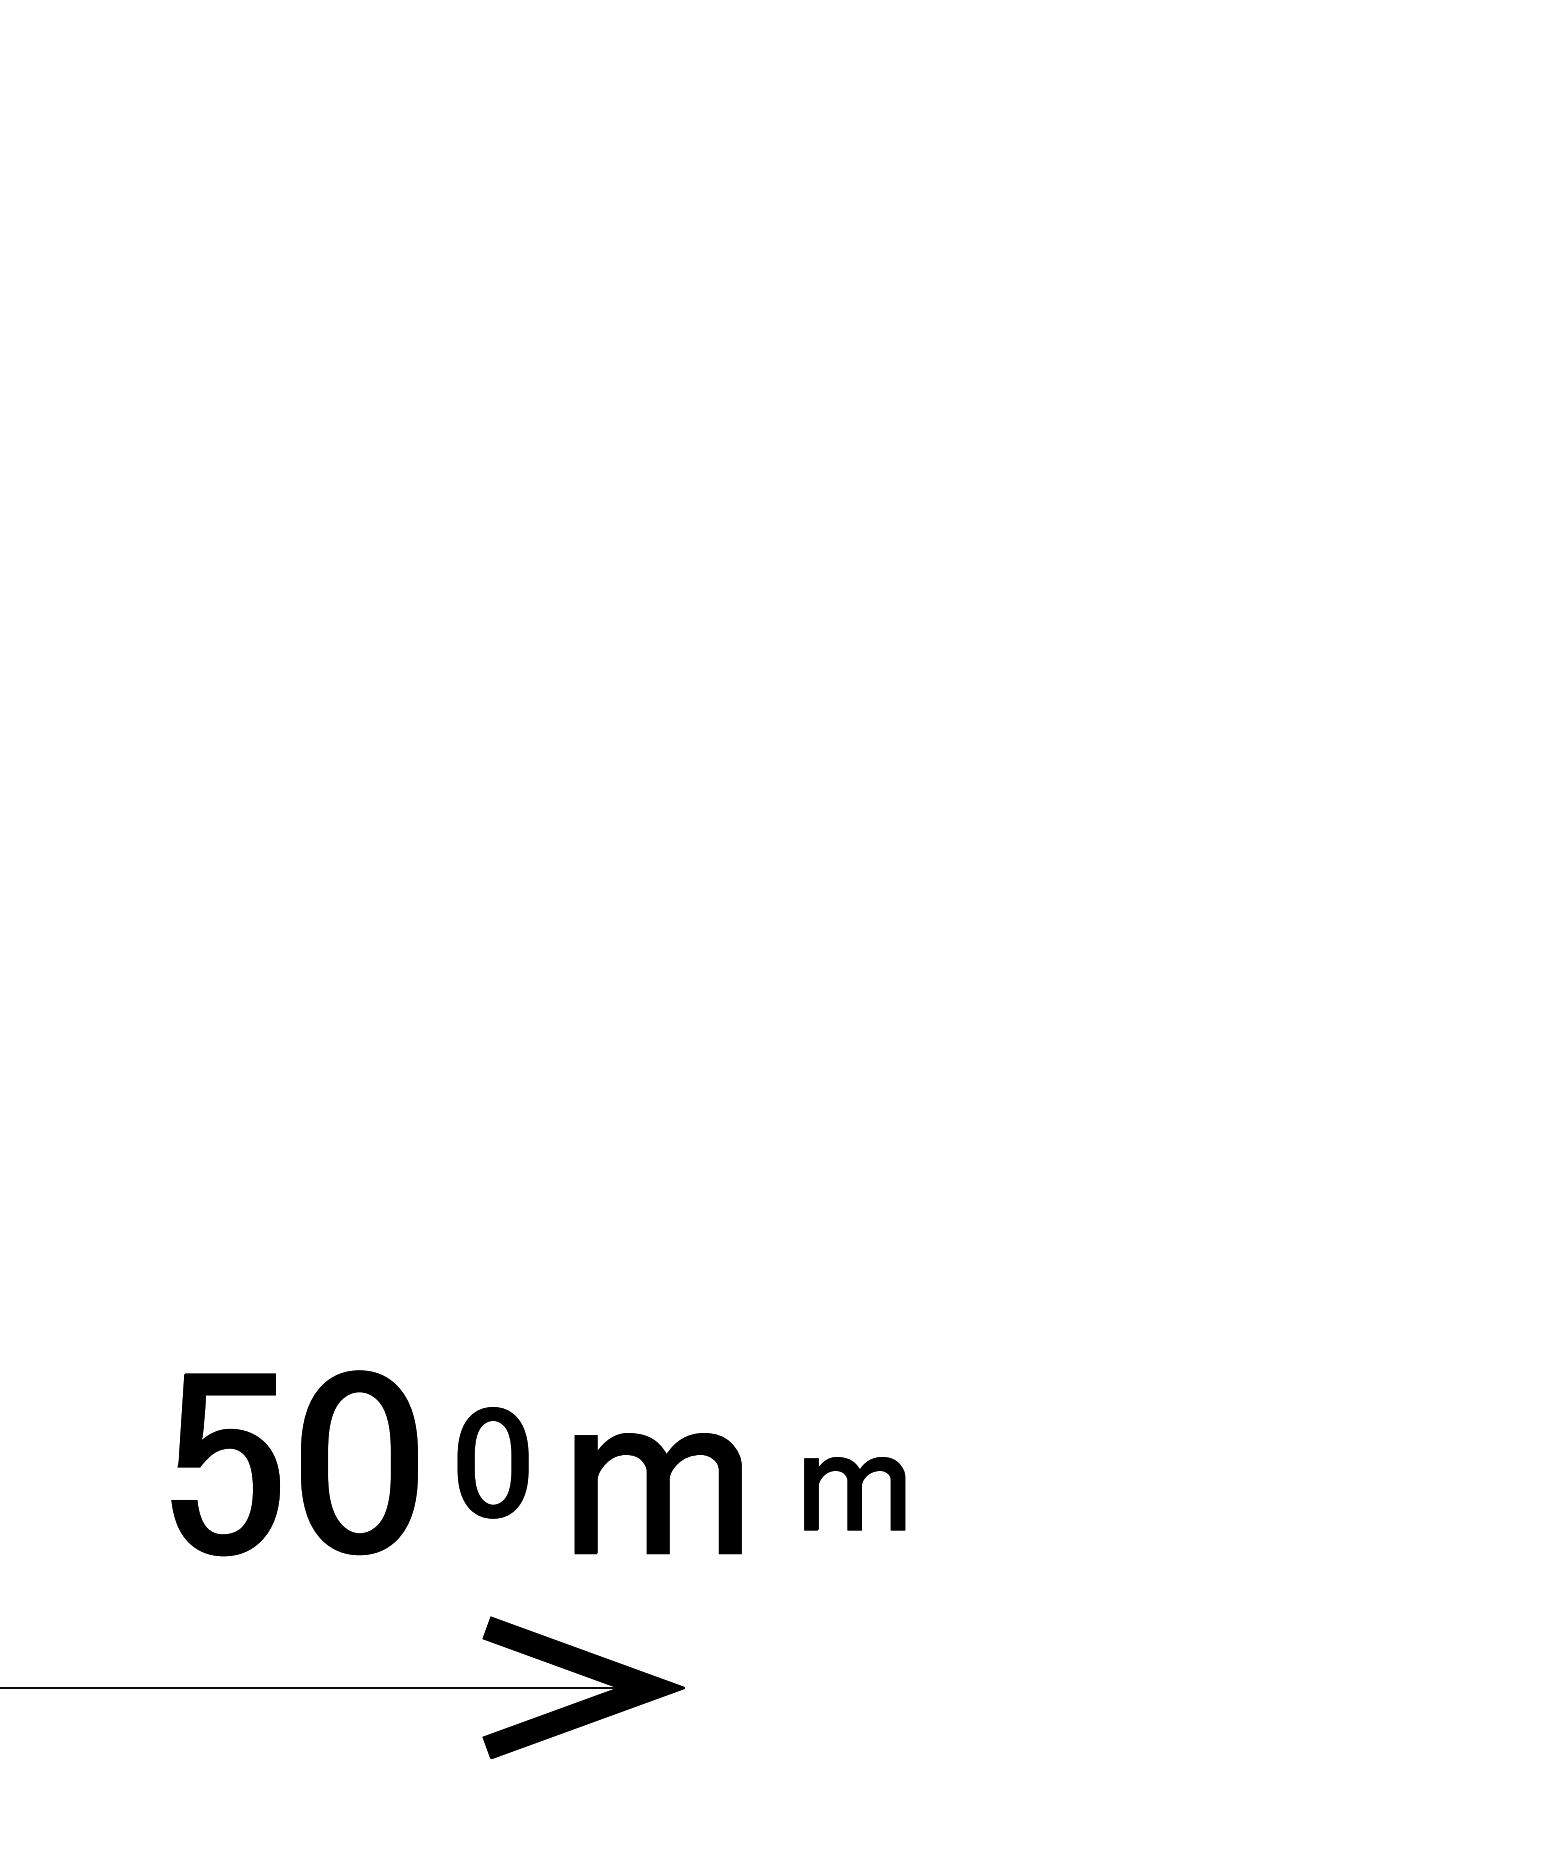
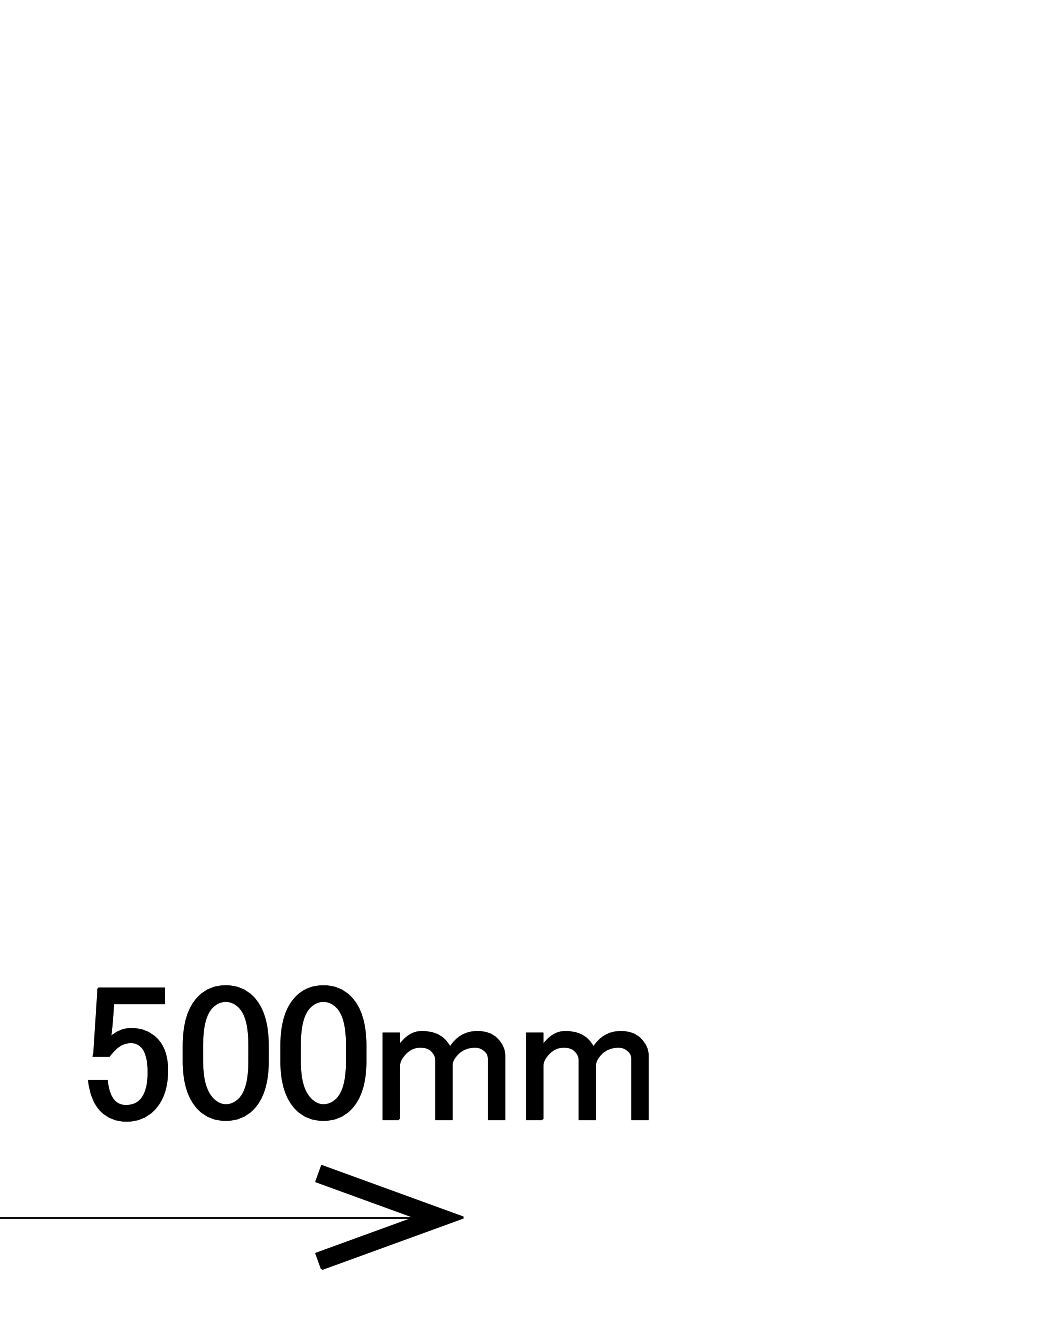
part: (492, 1462) -> (322, 1052), size x1.67
part: (854, 1493) -> (587, 1075), size x1.67

